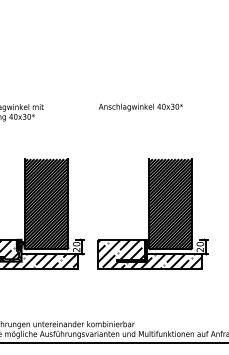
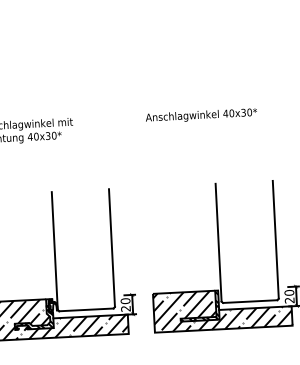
hatch: (46, 204) -> (82, 250), removed
hatch: (170, 204) -> (247, 242), removed

